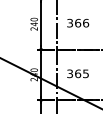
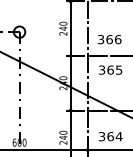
text: (77, 23) -> (109, 39), moved
text: (77, 73) -> (110, 69), moved

